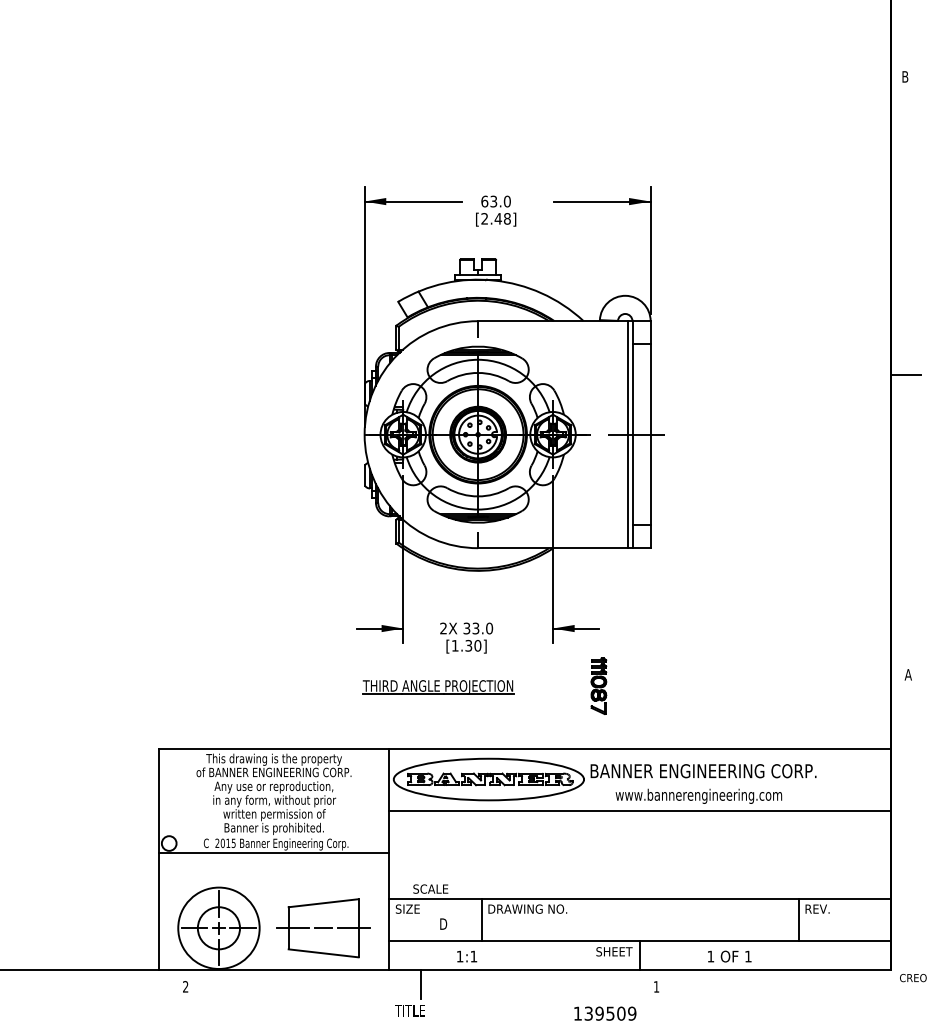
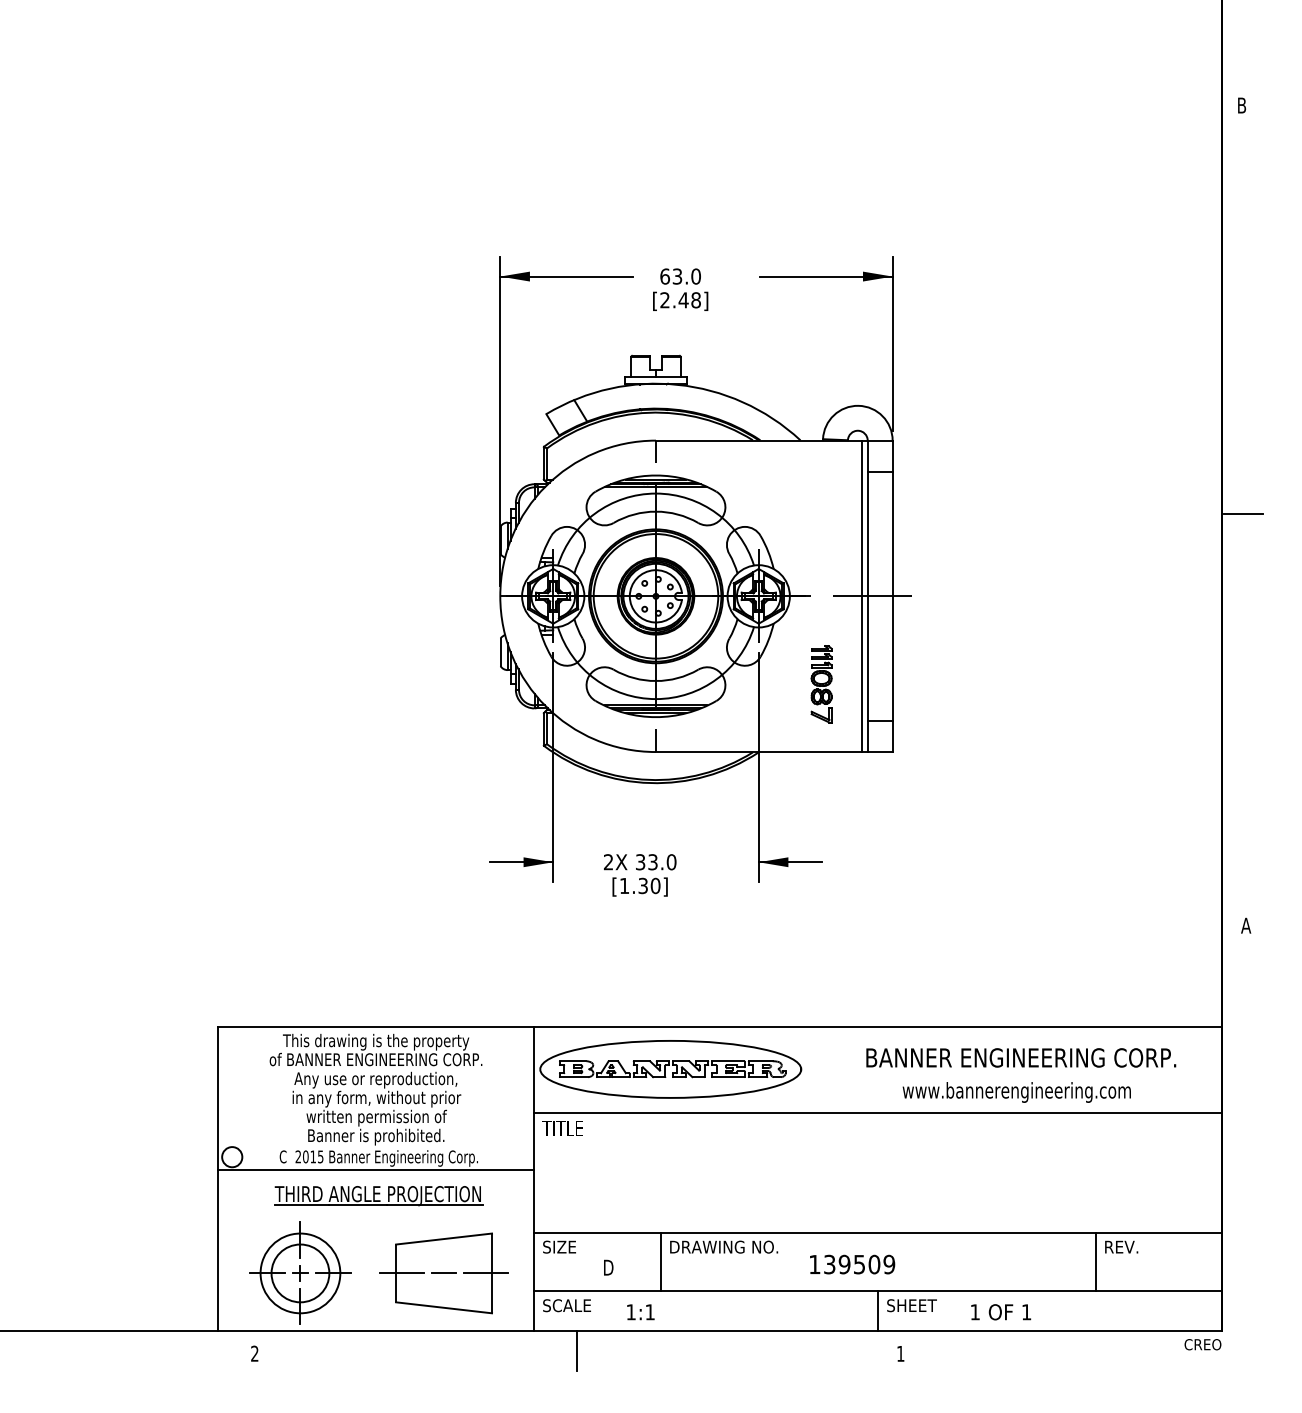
part: (598, 686) -> (821, 684), moved
part: (438, 687) -> (378, 1196), moved
text: (703, 770) -> (1021, 1057), moved
text: (698, 796) -> (1016, 1092), moved
text: (430, 888) -> (566, 1305), moved
circle: (218, 928) -> (300, 1273), size x0.71
text: (614, 951) -> (911, 1305), moved
text: (912, 977) -> (1202, 1344), moved
text: (409, 1010) -> (562, 1128), moved
text: (605, 1013) -> (852, 1264), moved

